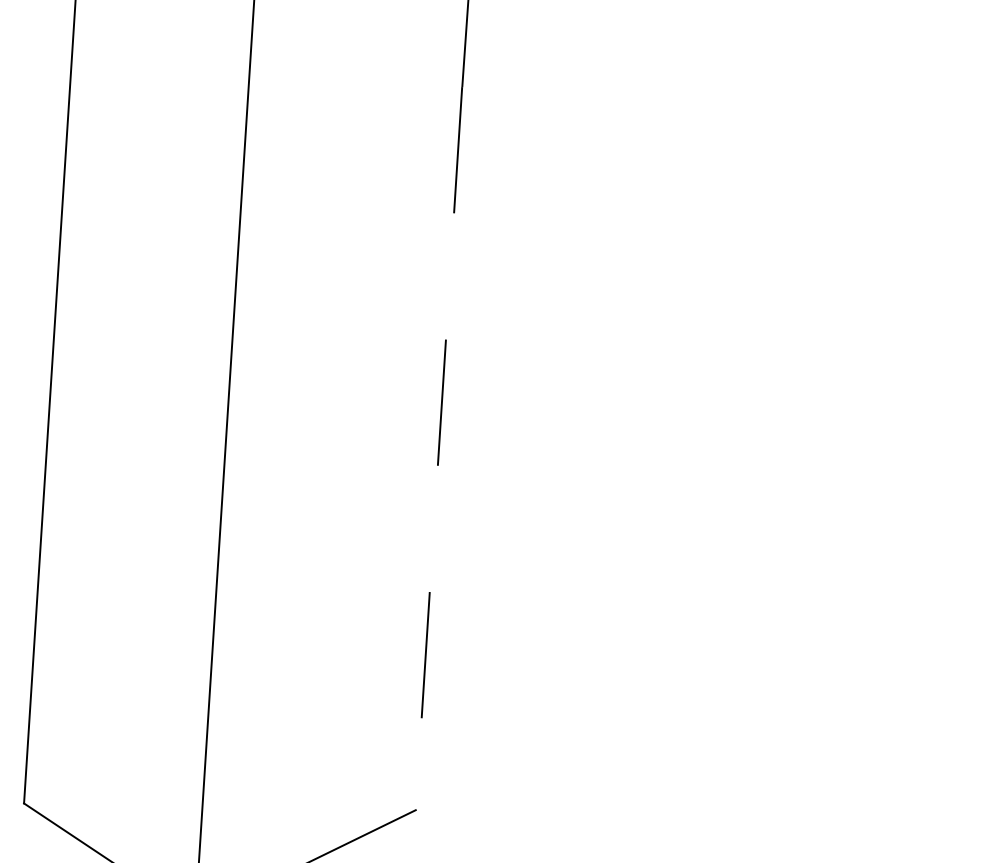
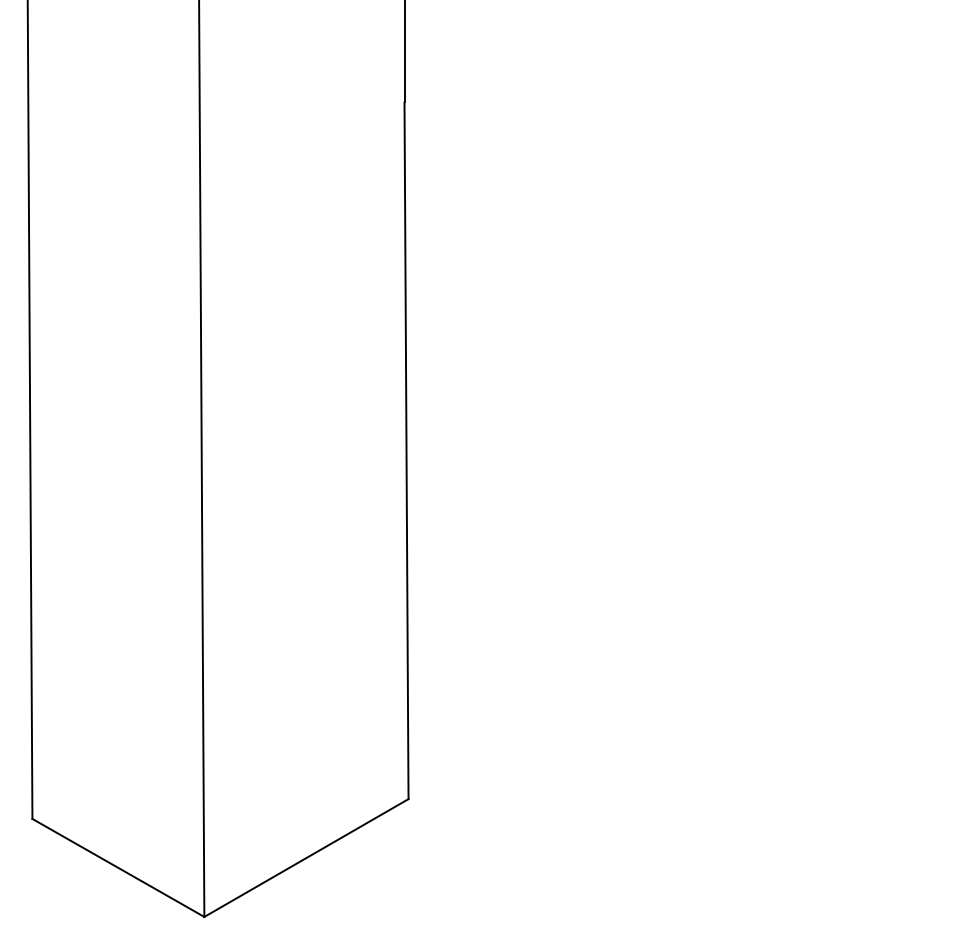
line: (438, 449) -> (406, 451), dashed -> solid

